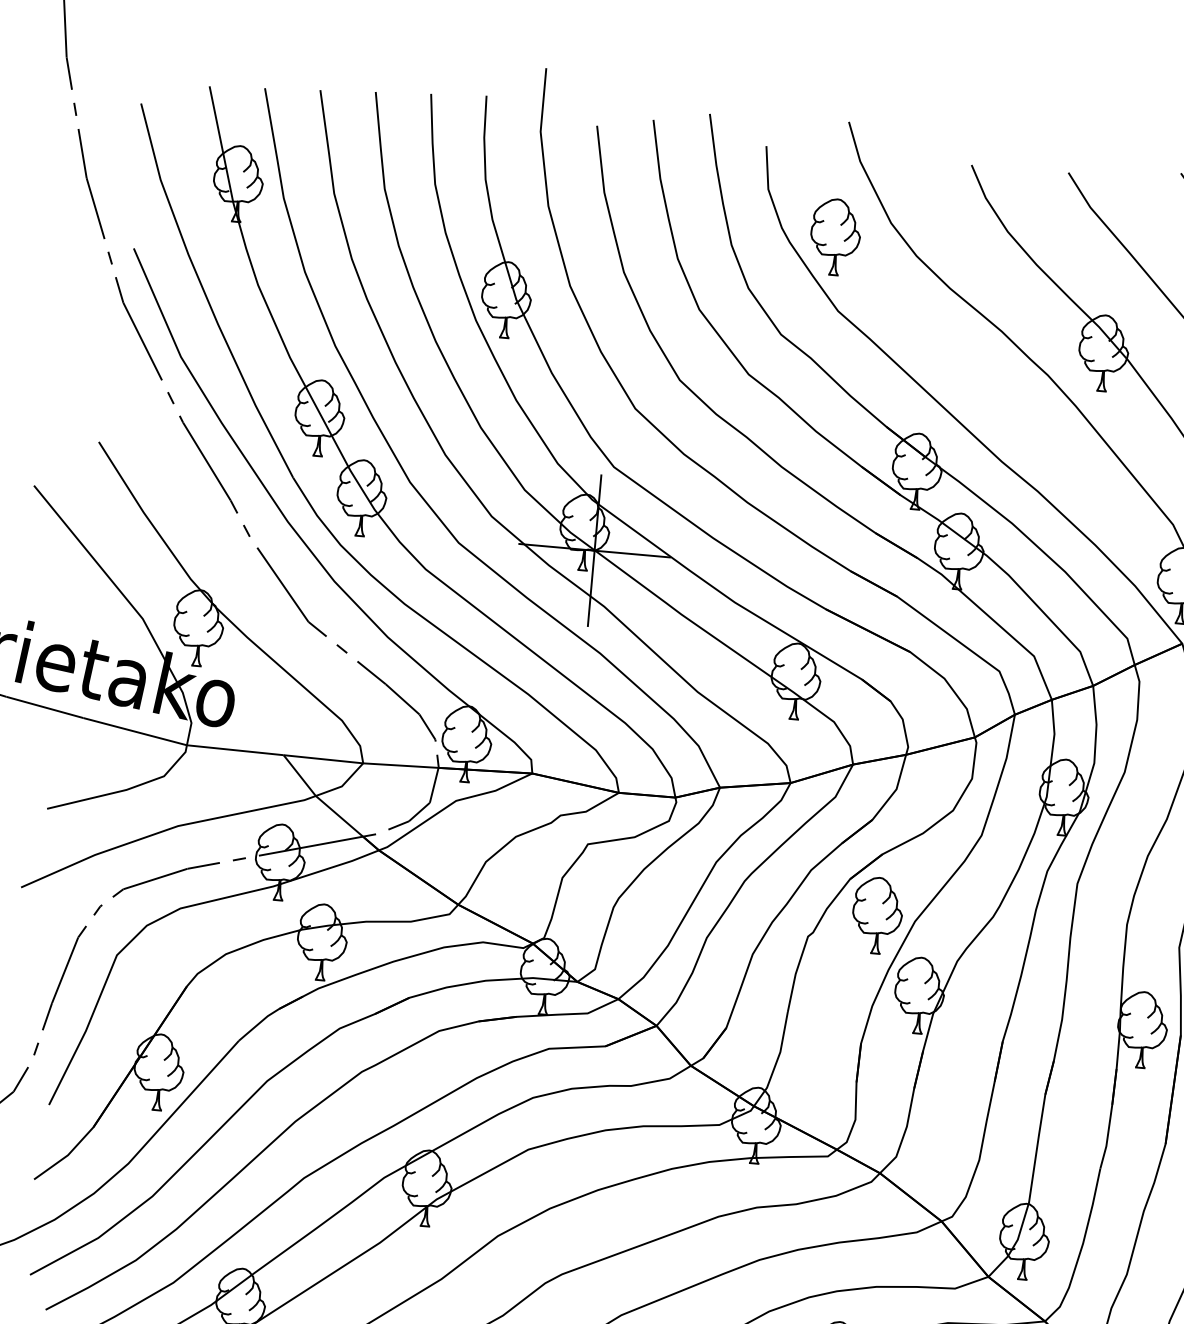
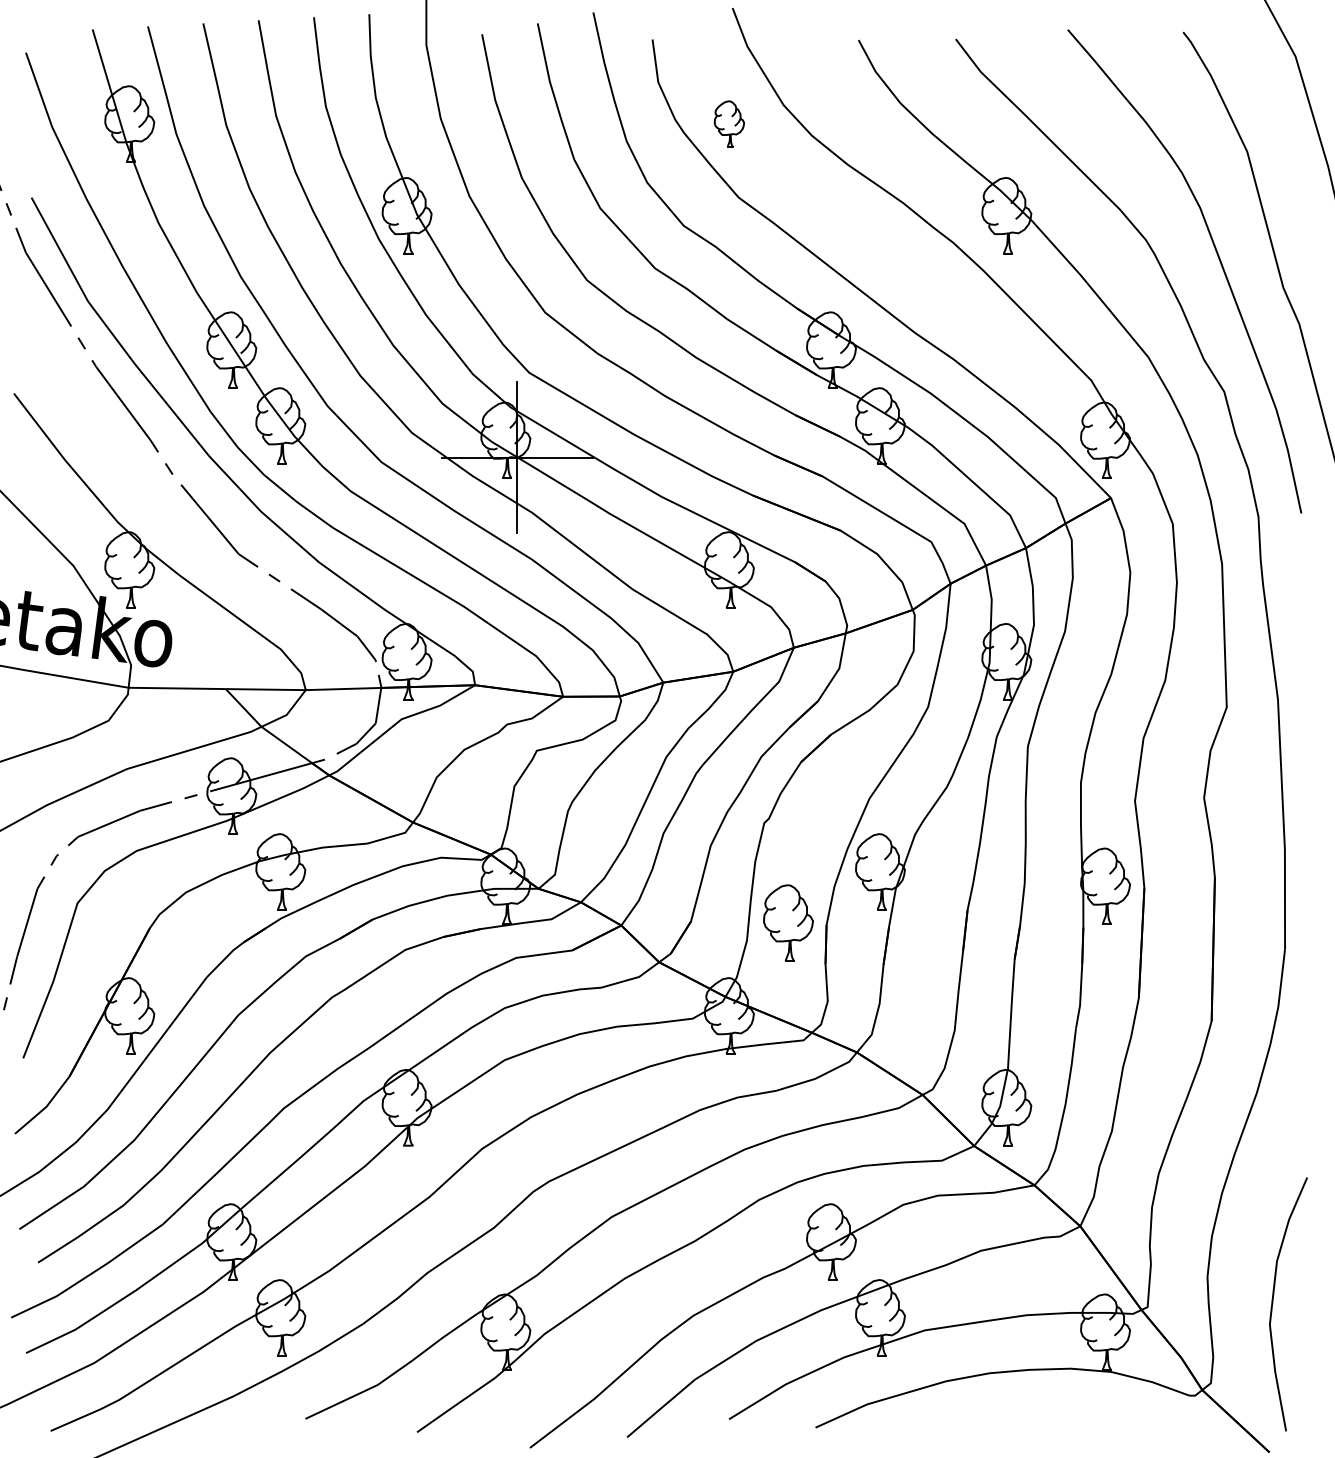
part: (835, 236) -> (729, 123), size x0.6
part: (877, 915) -> (788, 922), moved

